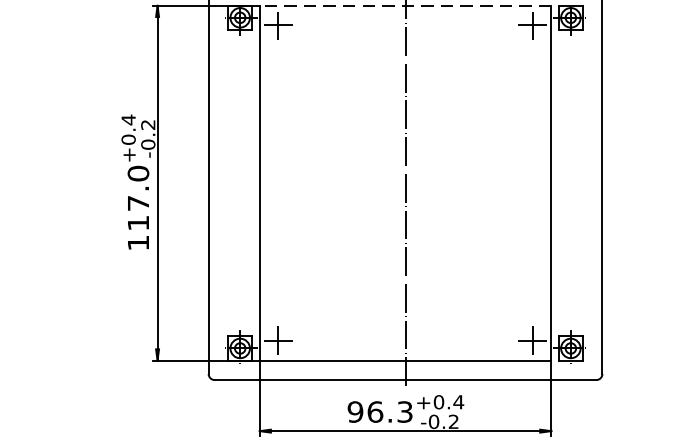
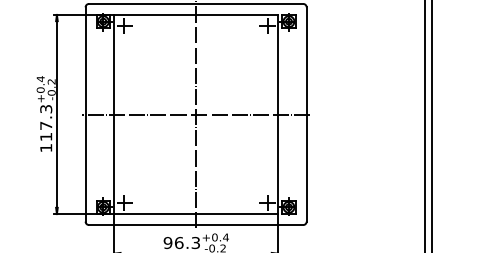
line: (406, 5) -> (196, 14), dashed -> solid
text: (138, 172) -> (46, 108), 117.0 -> 117.3
line: (406, 183) -> (196, 114), added

